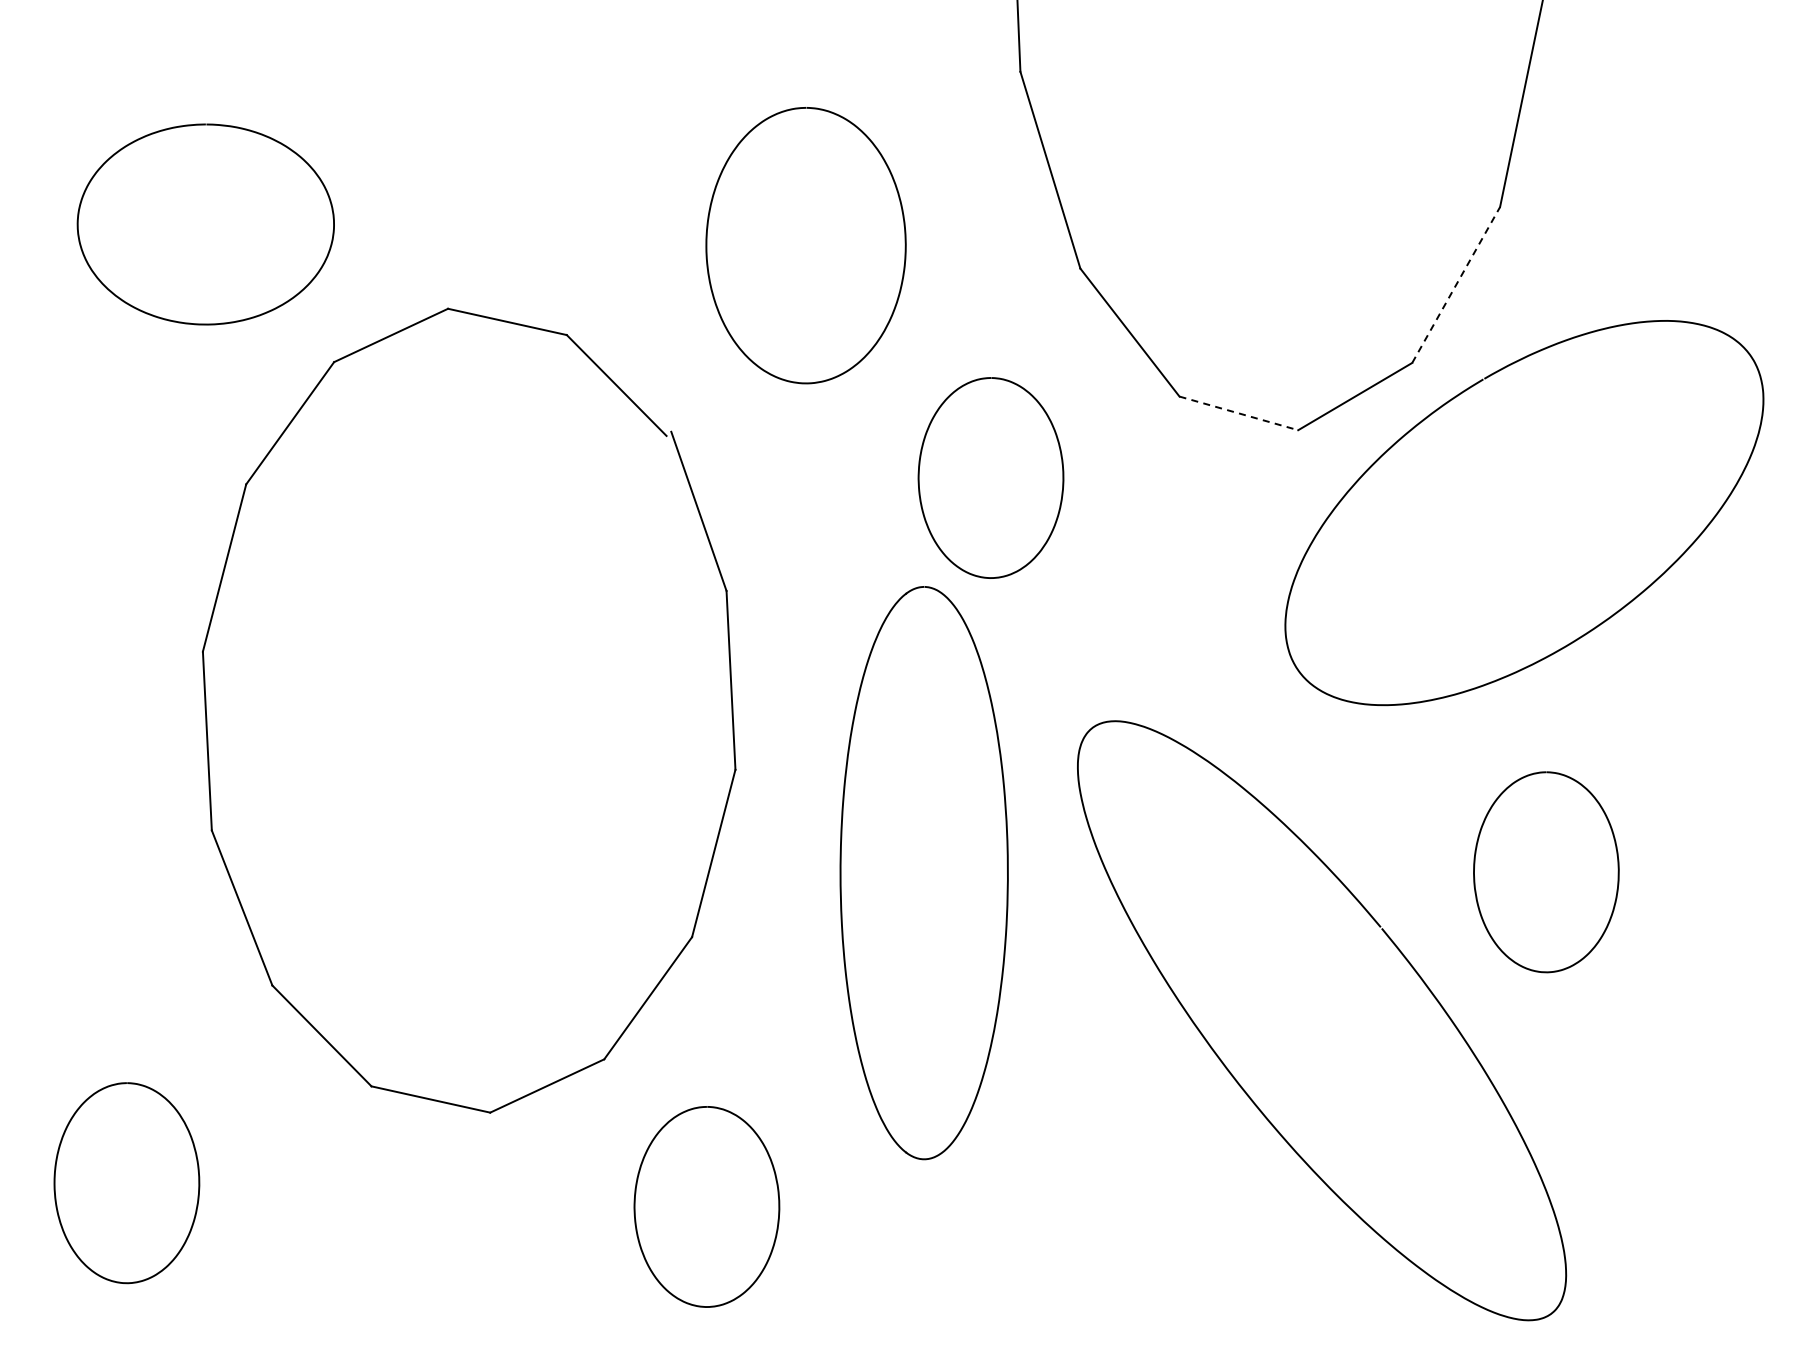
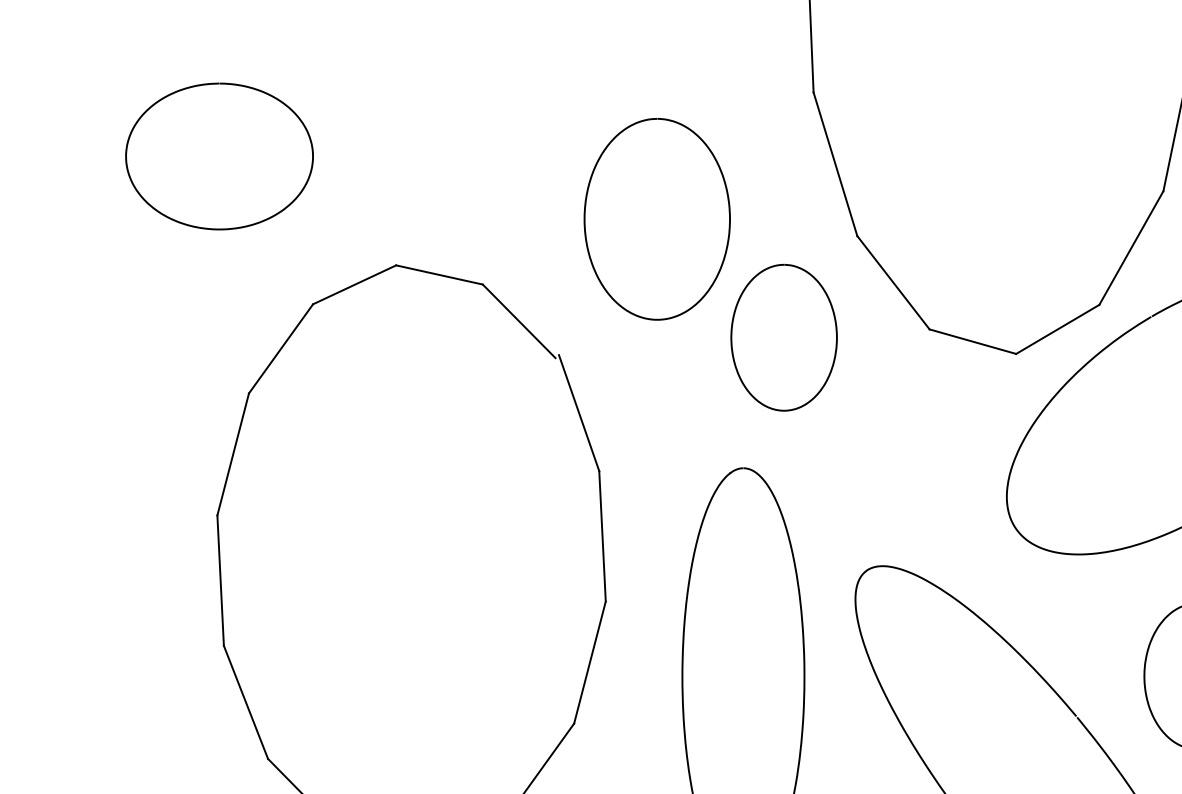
curve: (191, 126) -> (209, 85), moved
line: (1456, 284) -> (1131, 247), dashed -> solid
line: (1238, 413) -> (972, 341), dashed -> solid
curve: (919, 477) -> (731, 337), moved

